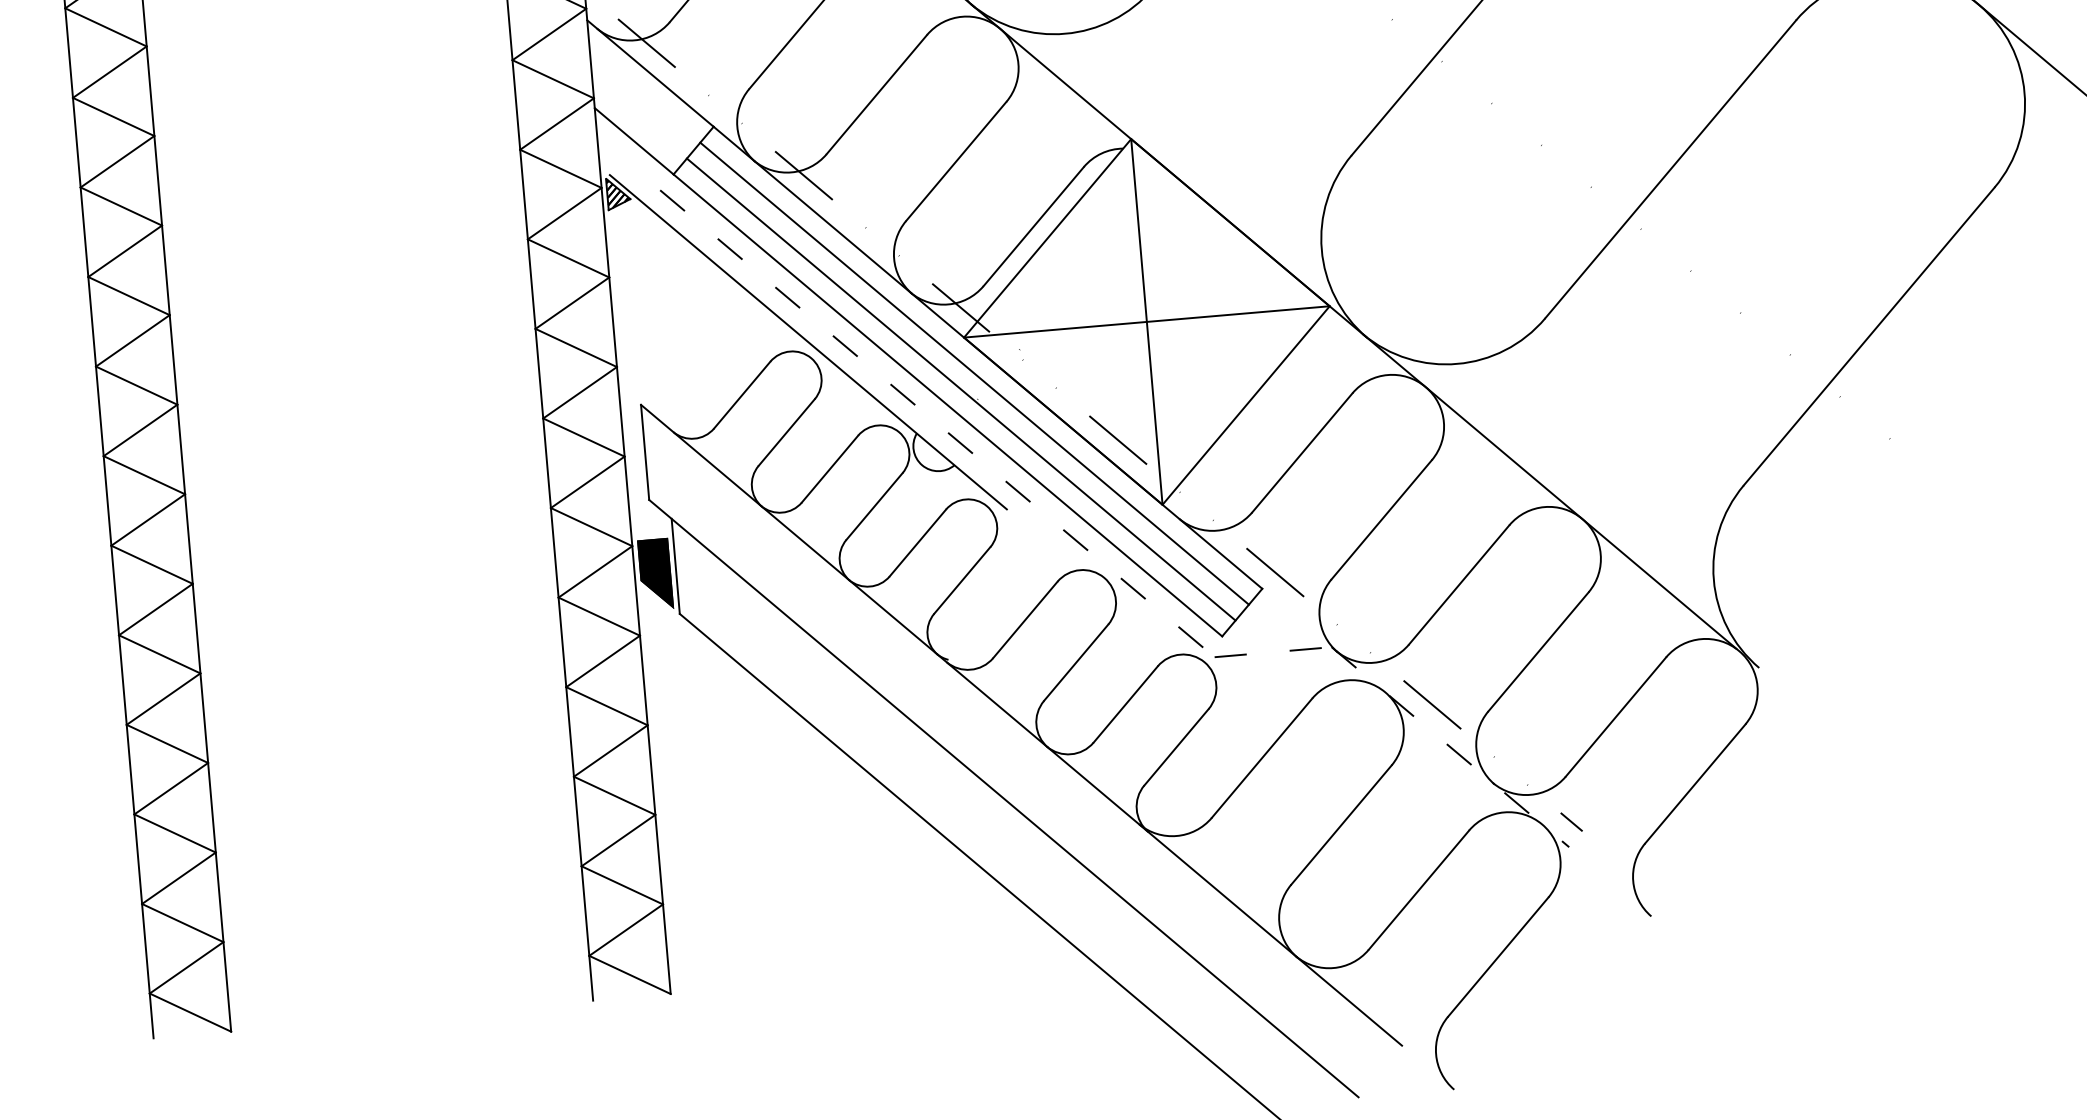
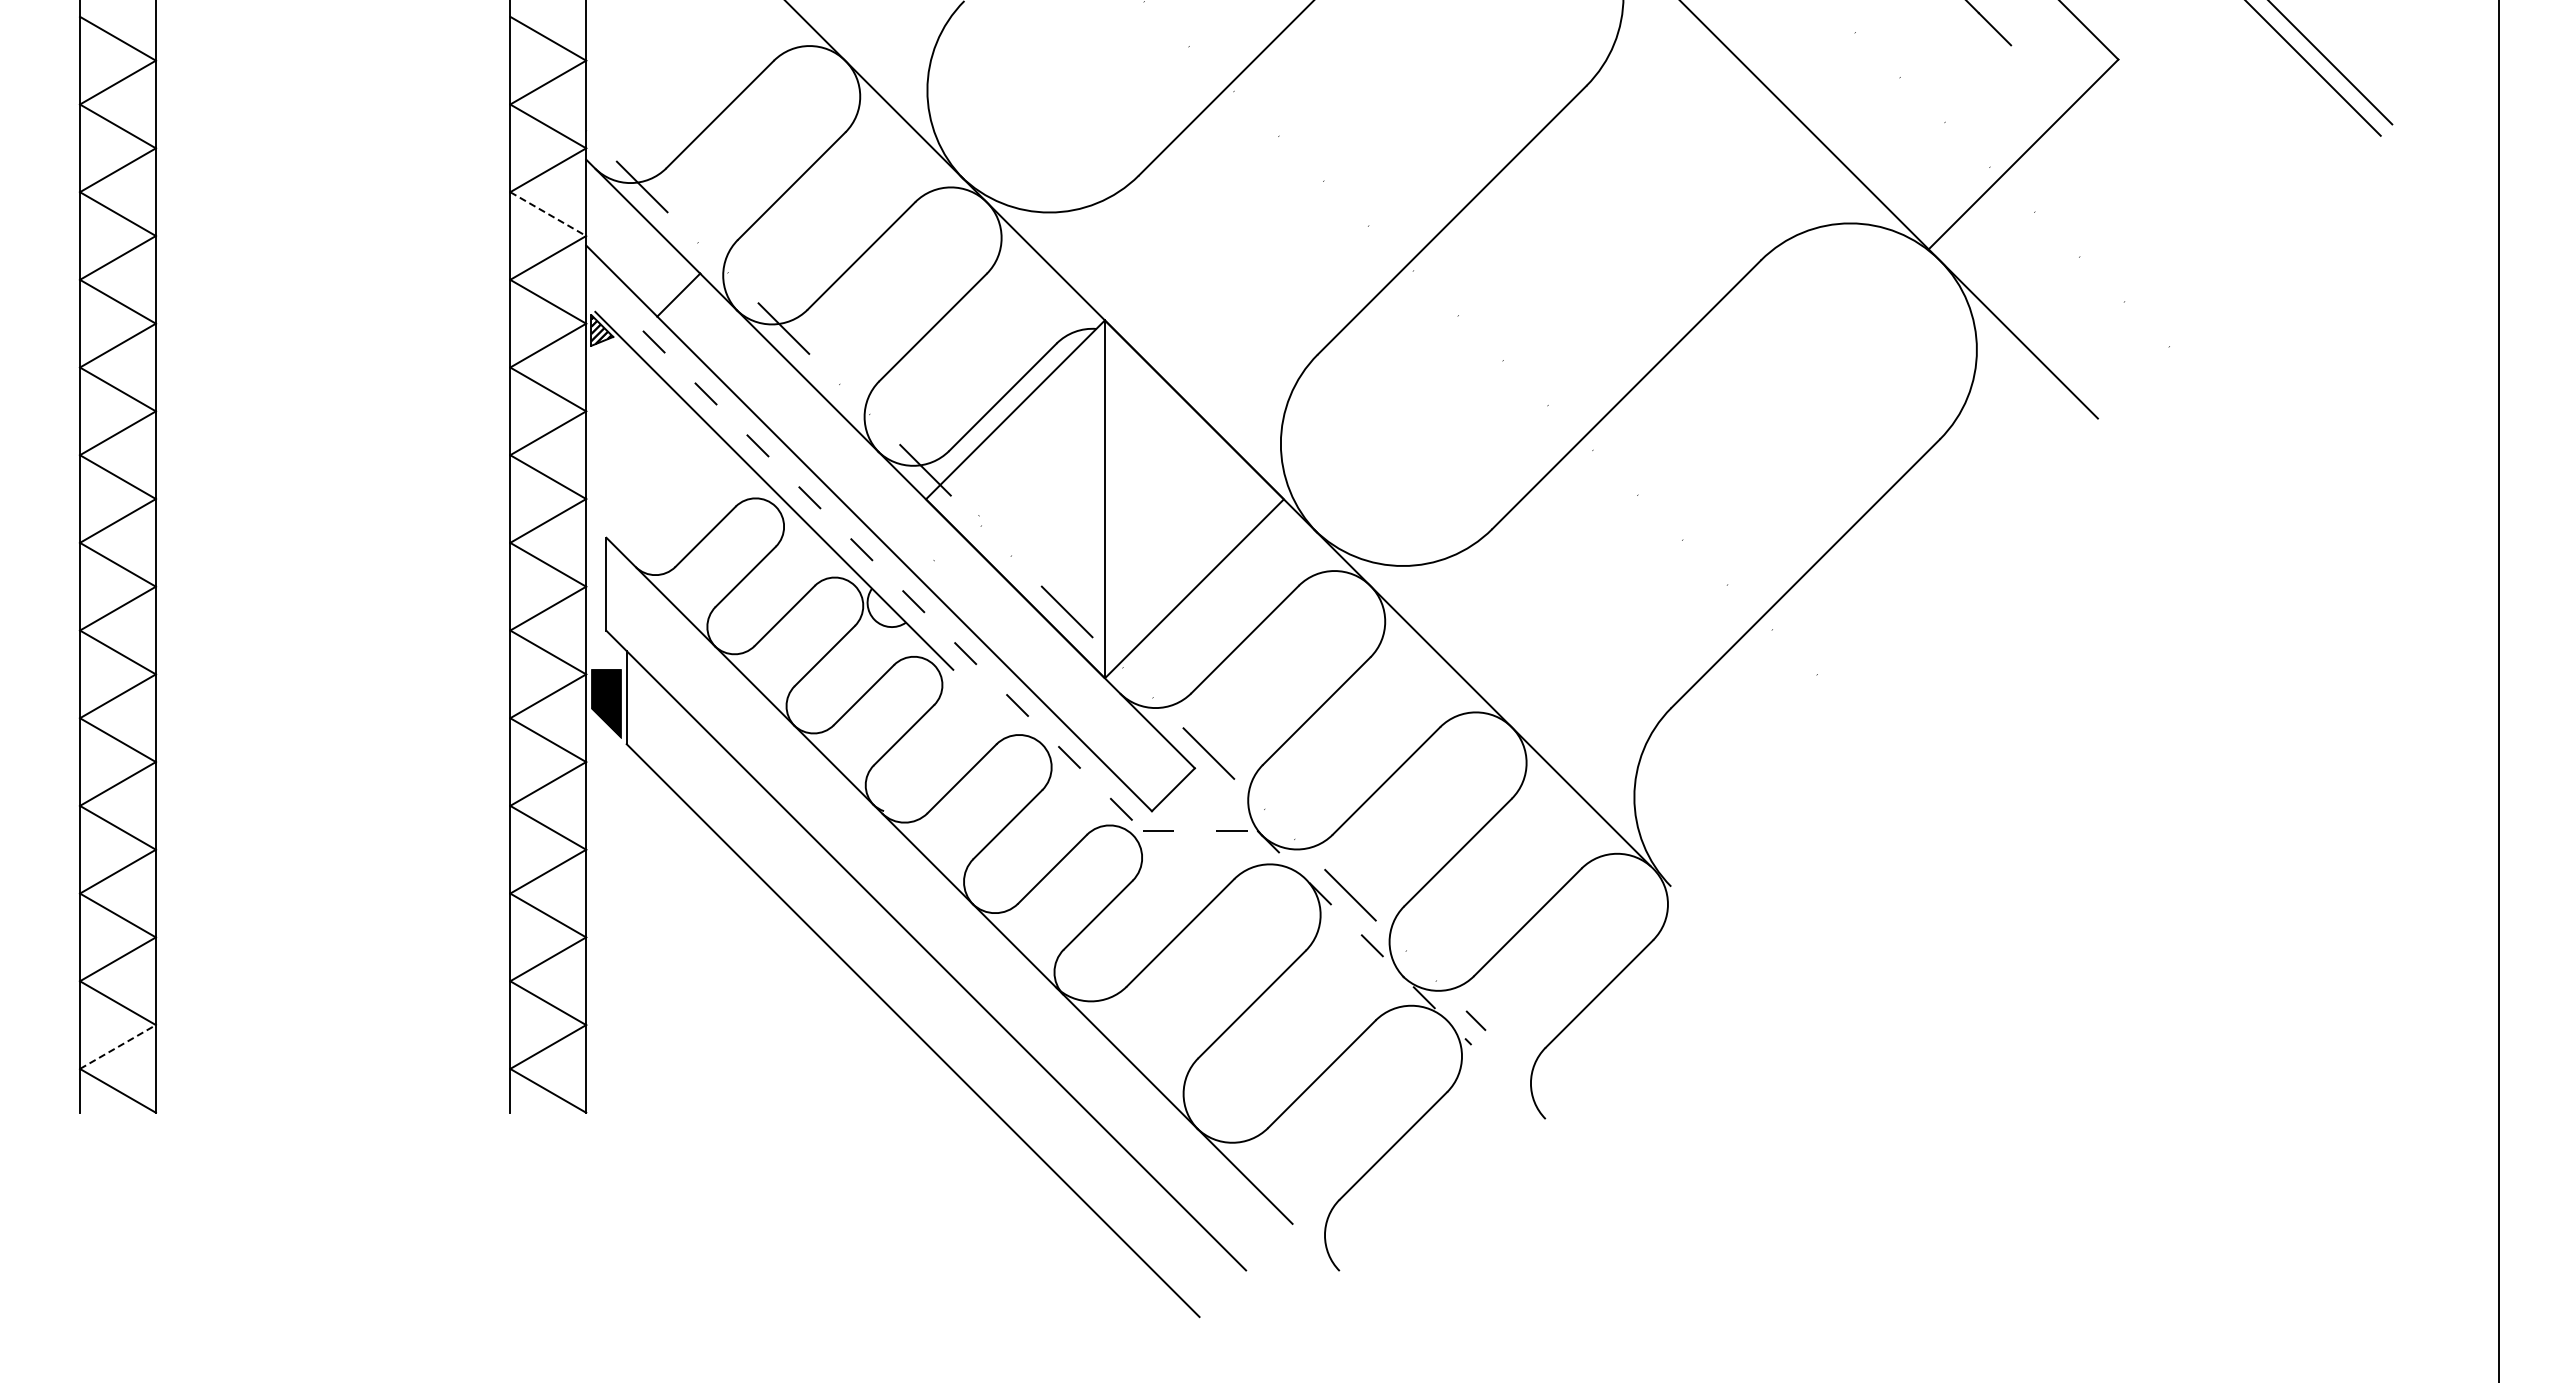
line: (553, 79) -> (548, 214), solid -> dashed
line: (1146, 322) -> (1104, 499), removed
line: (973, 372) -> (932, 534), removed
line: (960, 389) -> (918, 549), removed
line: (187, 968) -> (118, 1047), solid -> dashed

